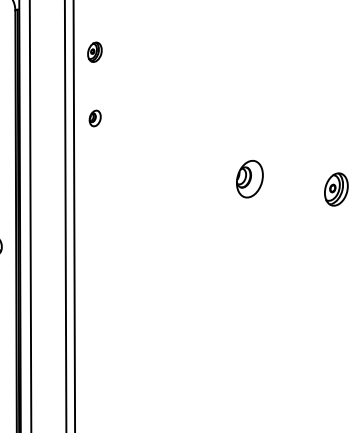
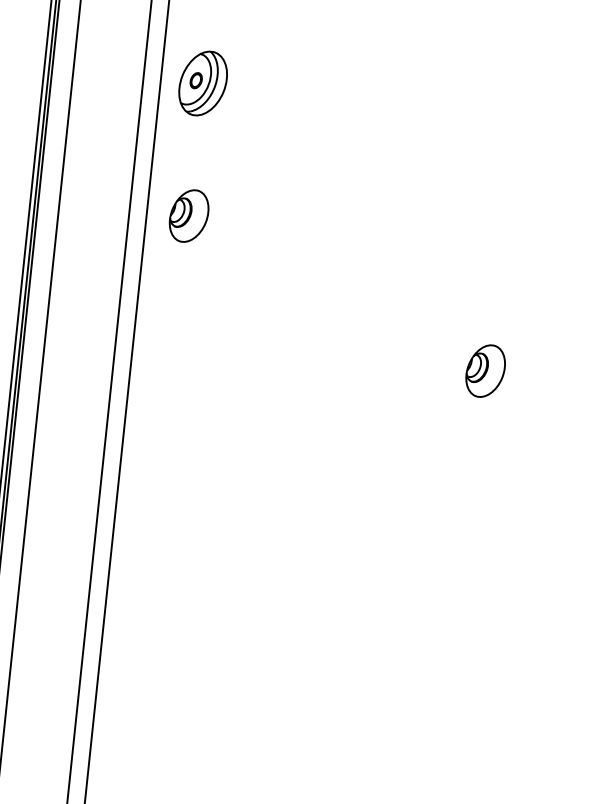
part: (94, 52) -> (202, 84), size x1.67
part: (95, 118) -> (190, 216), size x1.67
part: (250, 179) -> (486, 371), size x0.71

